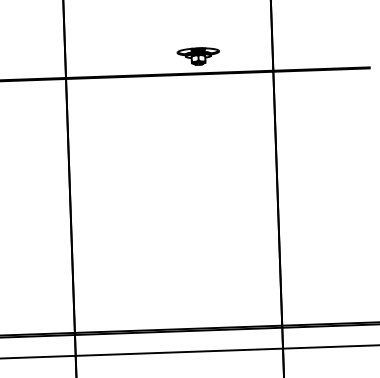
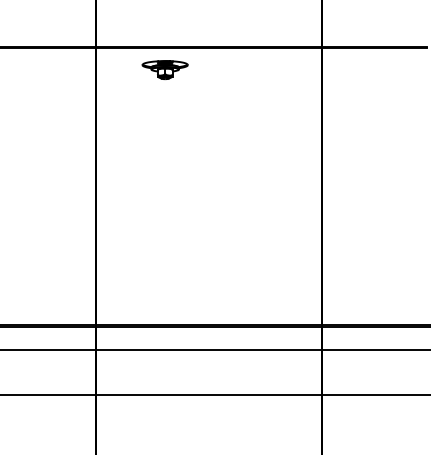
part: (197, 56) -> (164, 69), moved

